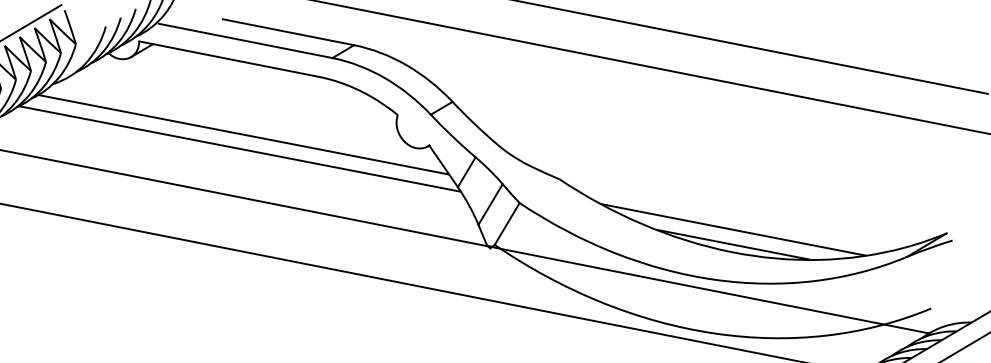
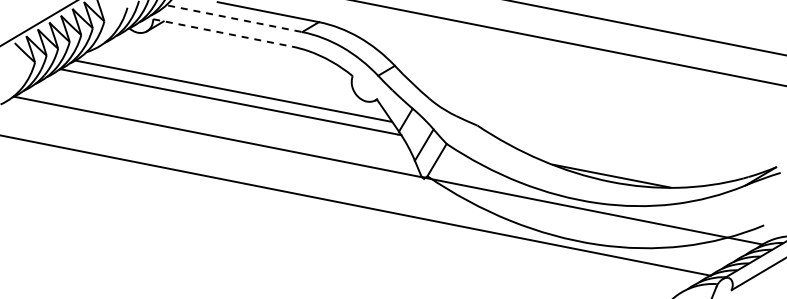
line: (245, 40) -> (235, 18), solid -> dashed
line: (229, 58) -> (222, 32), solid -> dashed
line: (733, 229) -> (611, 164), removed

